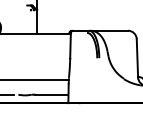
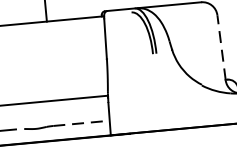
line: (137, 57) -> (221, 46), solid -> dashed
line: (51, 94) -> (80, 123), solid -> dashed

